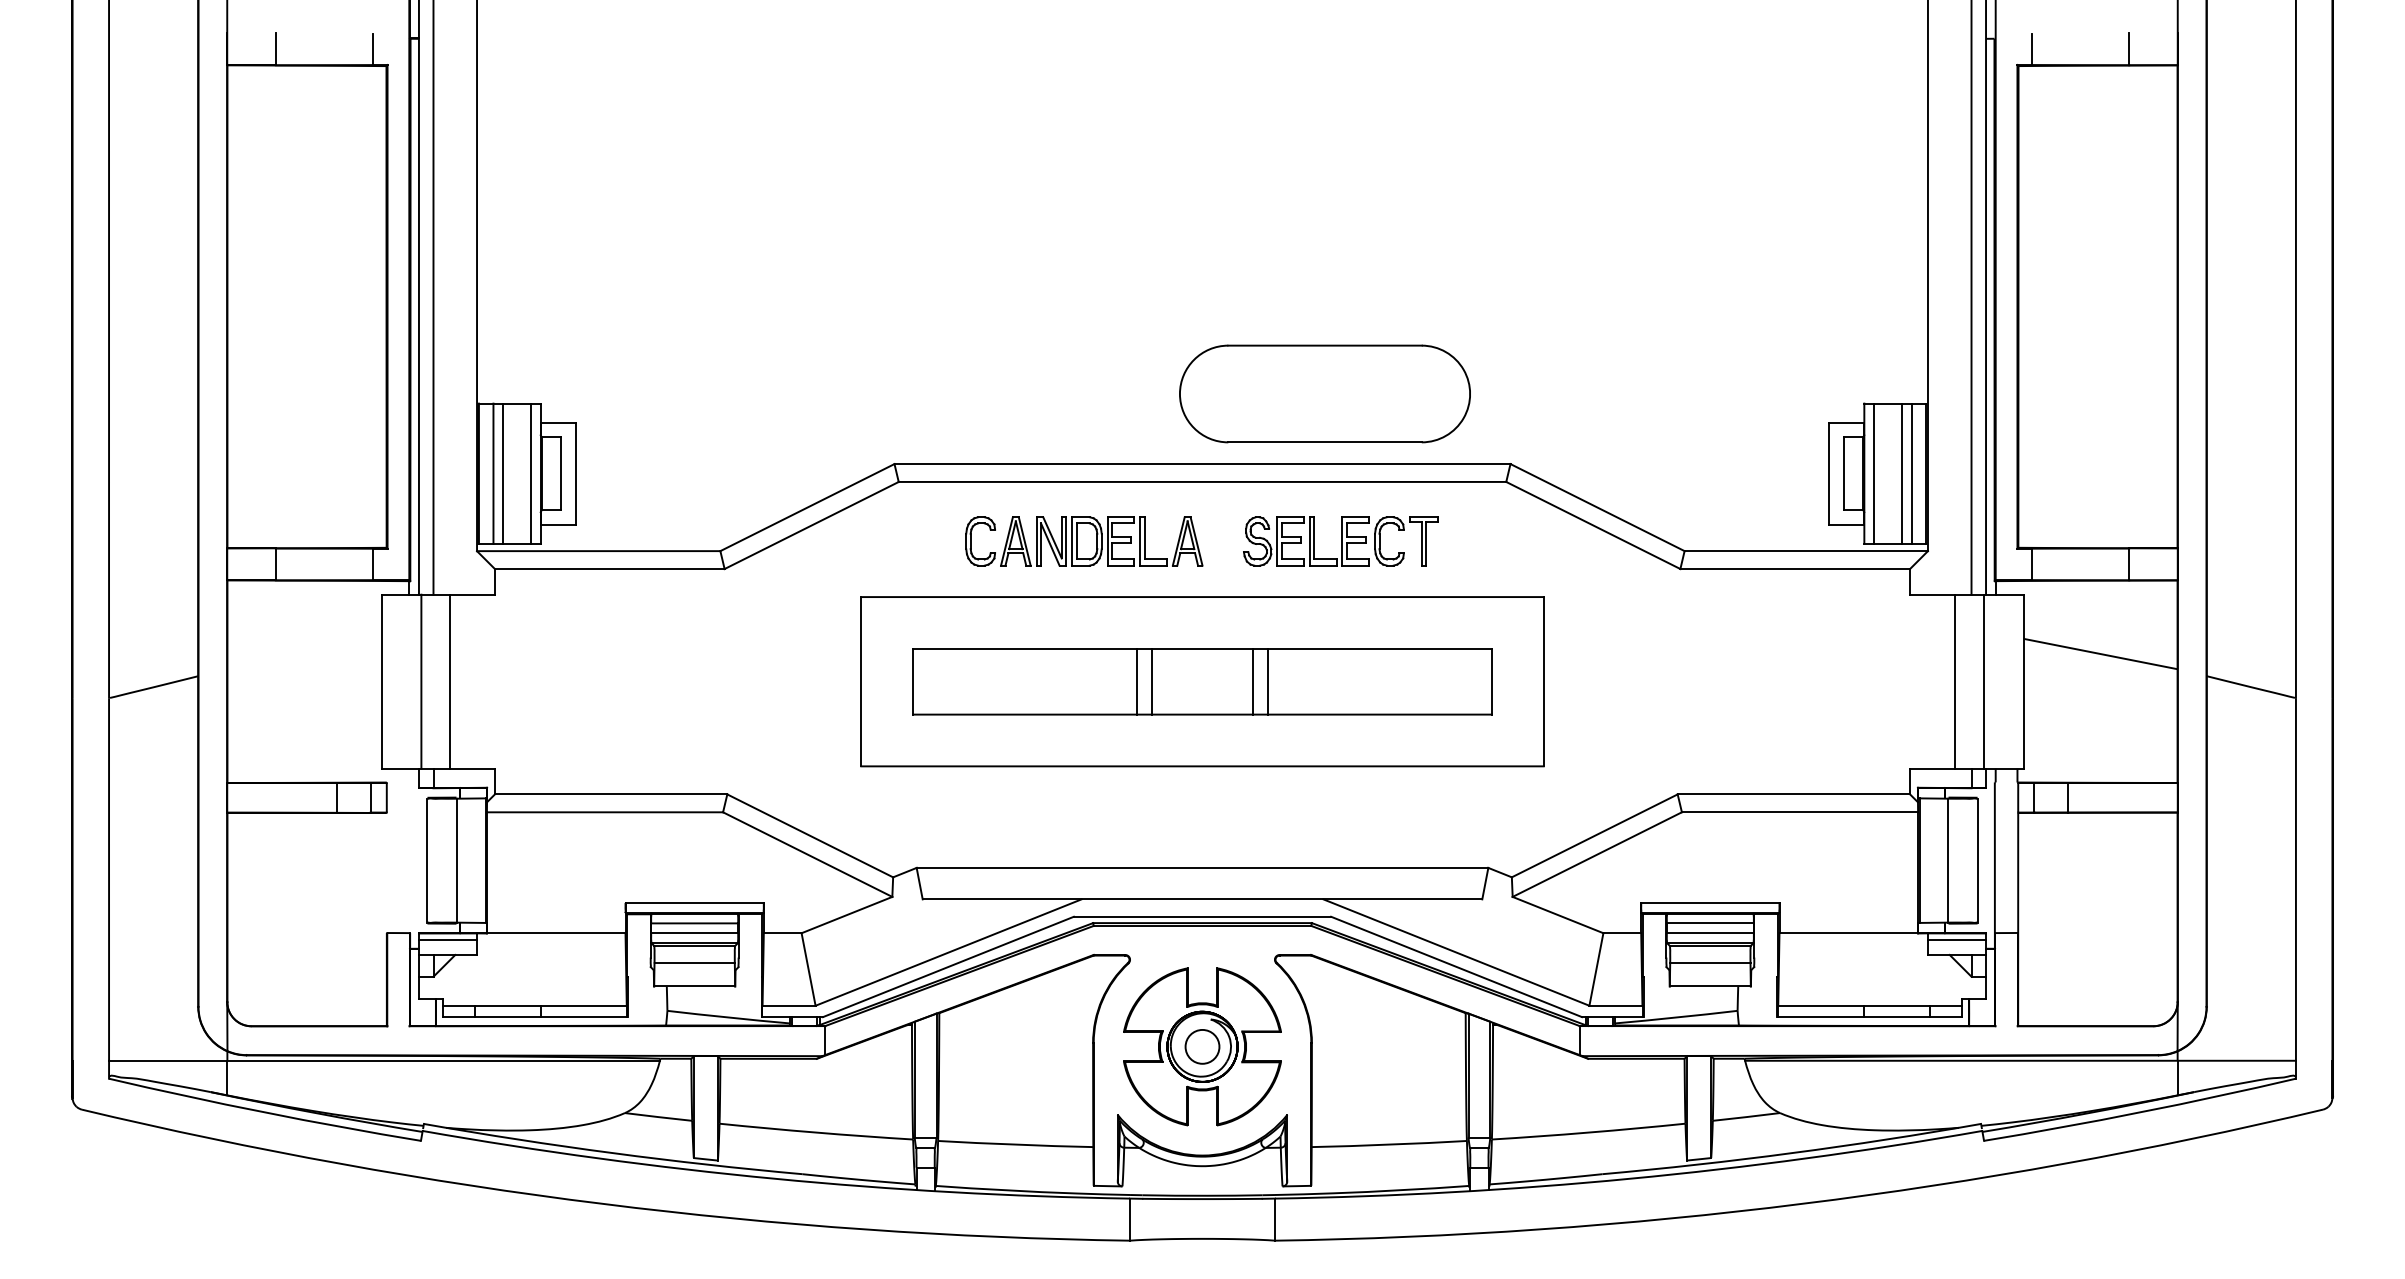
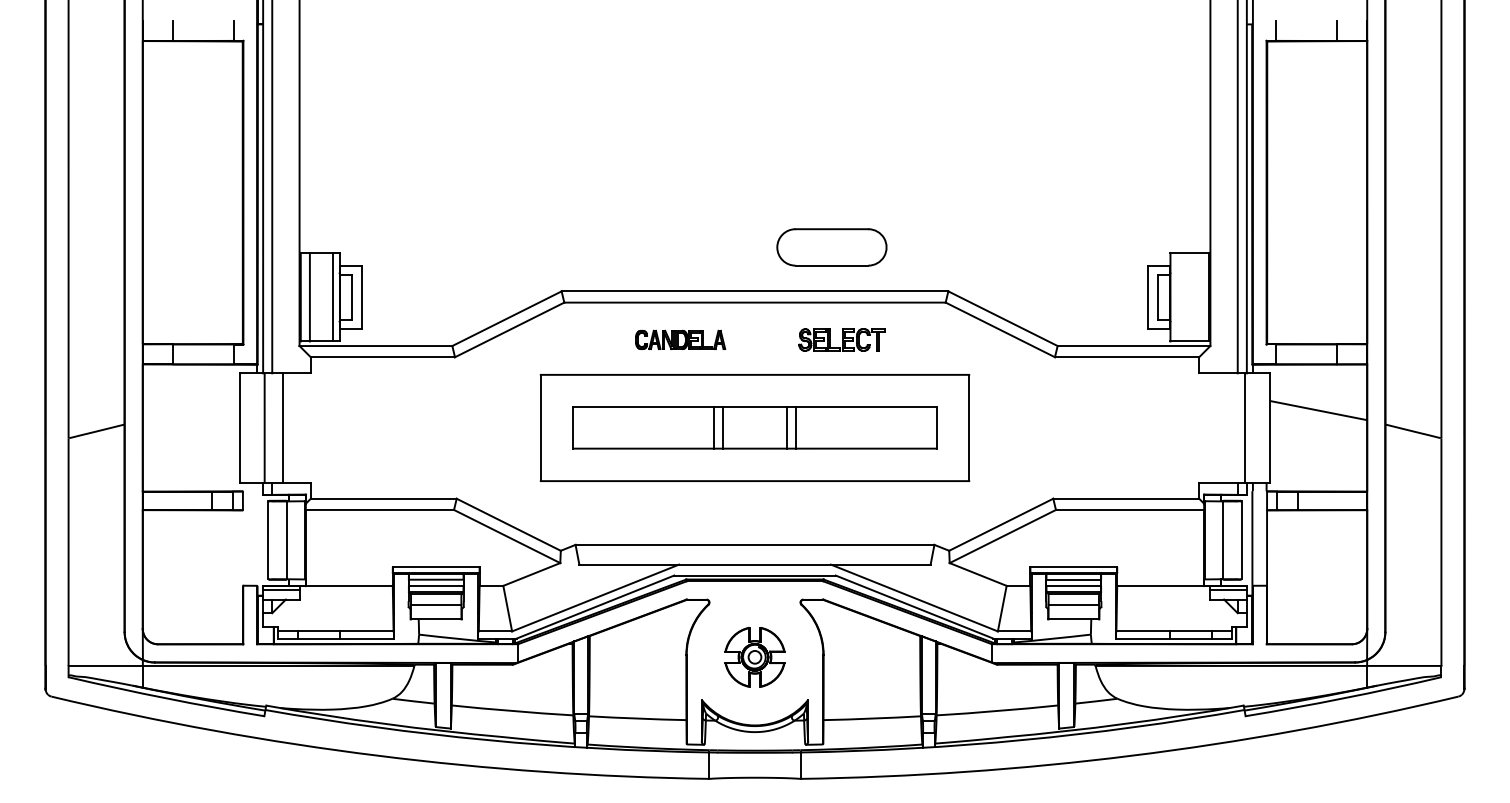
part: (1324, 394) -> (831, 247), size x0.6
line: (502, 473) -> (315, 297), removed
line: (1873, 473) -> (1176, 297), removed
line: (1902, 473) -> (1194, 297), removed
line: (1912, 473) -> (1200, 297), removed
part: (1083, 540) -> (680, 339), size x0.6
part: (1340, 540) -> (841, 339), size x0.7
line: (1955, 680) -> (1227, 427), removed
part: (1201, 1047) -> (754, 657), size x0.6

